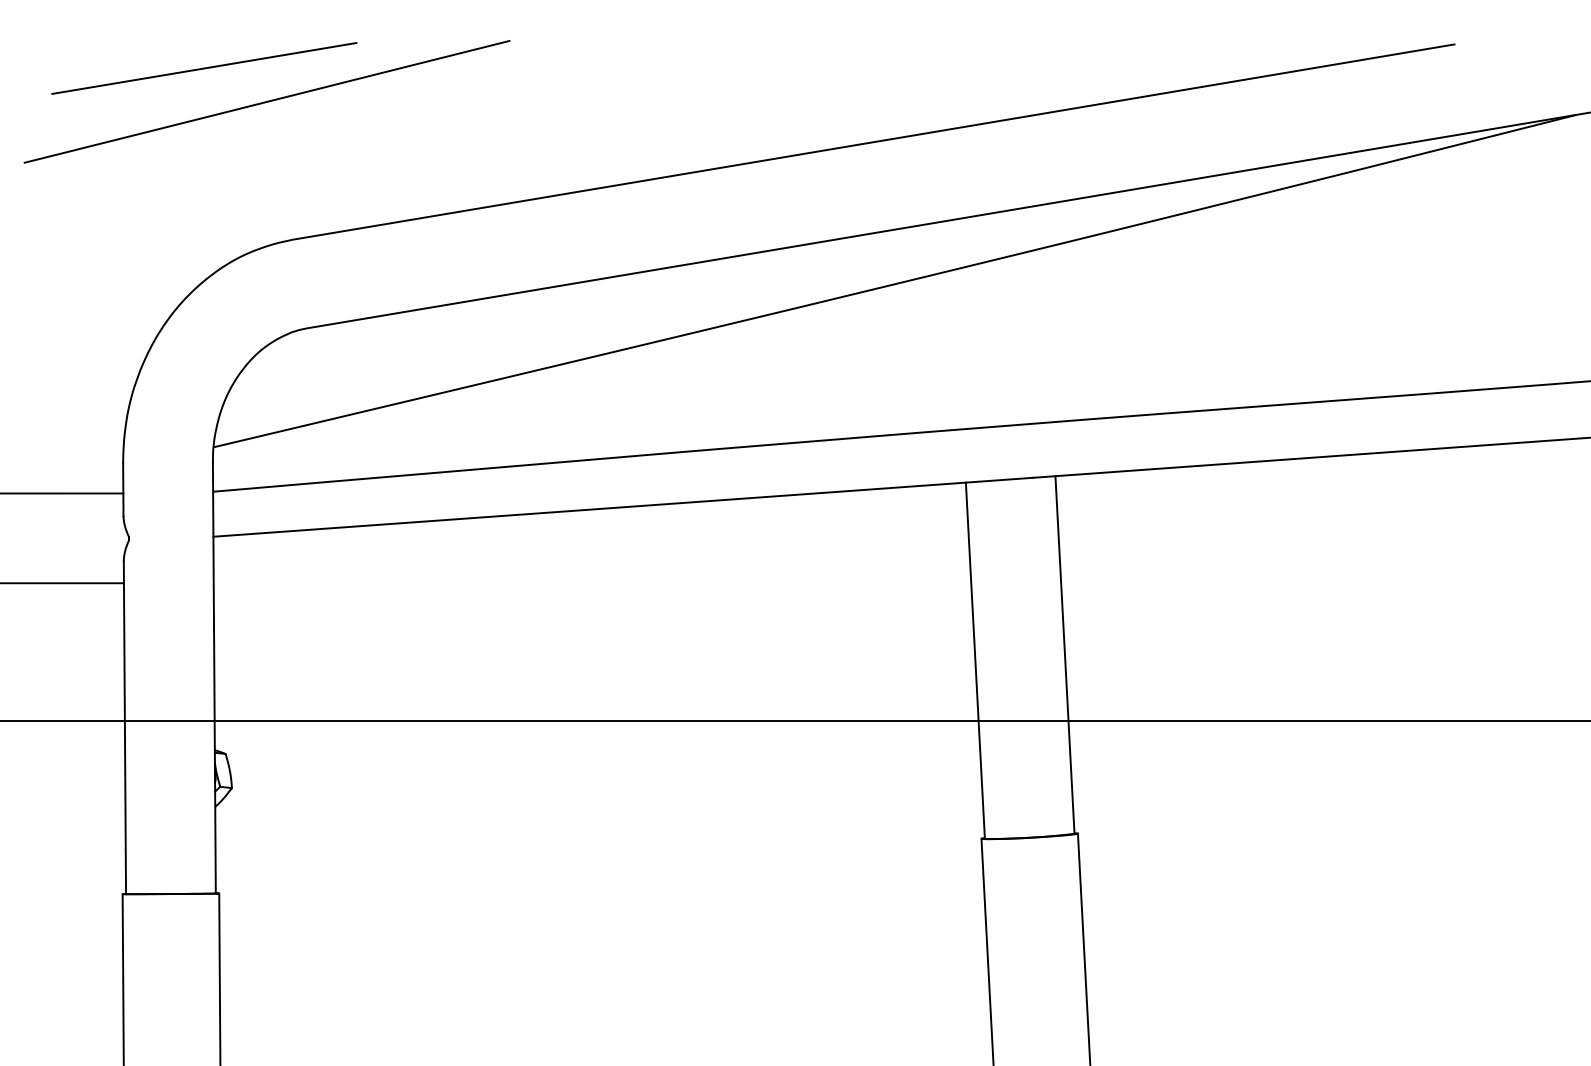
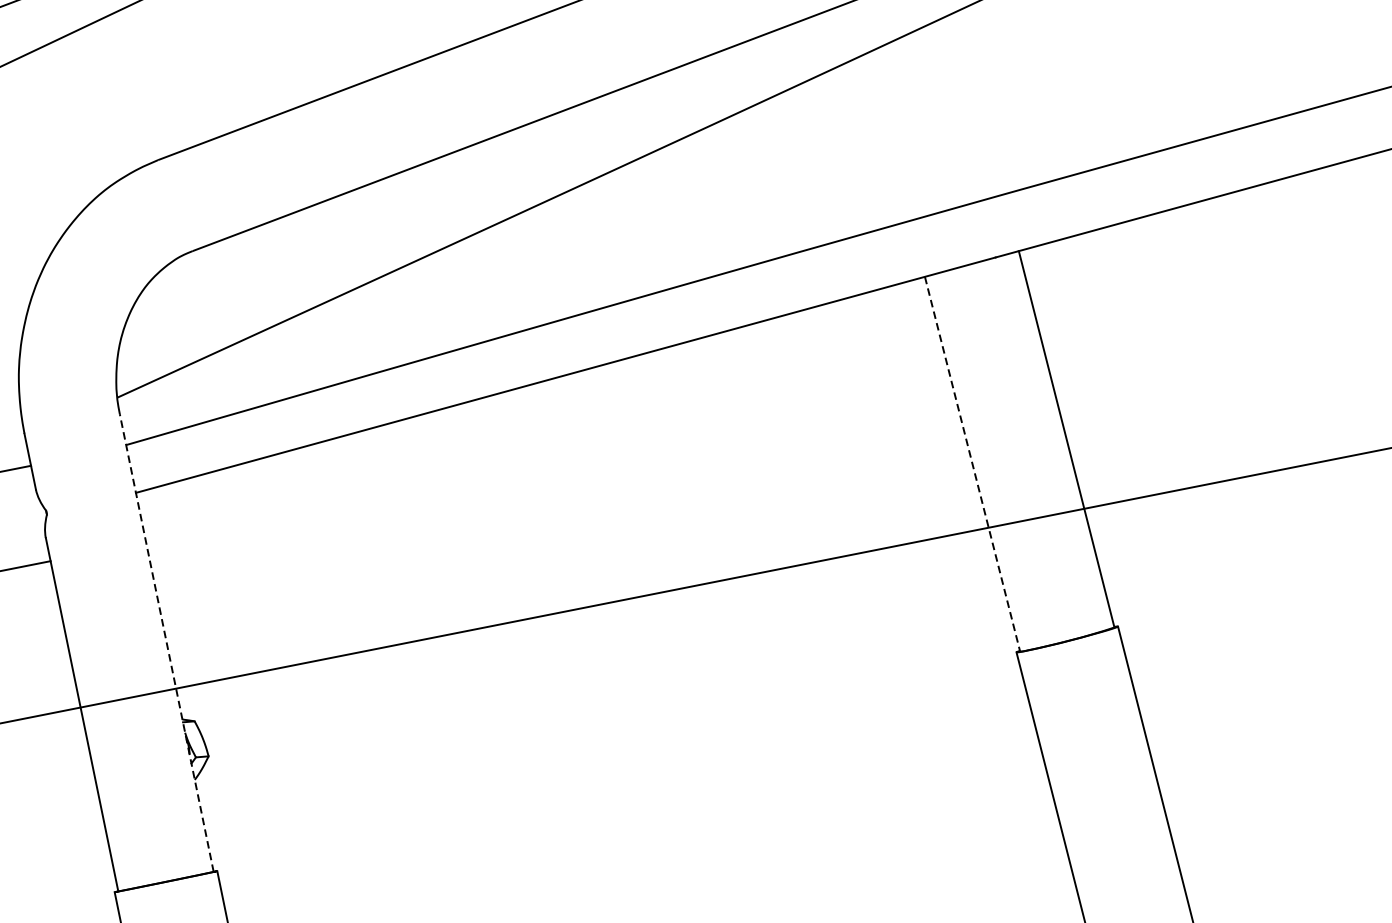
line: (975, 661) -> (972, 465), solid -> dashed
line: (214, 677) -> (166, 642), solid -> dashed

